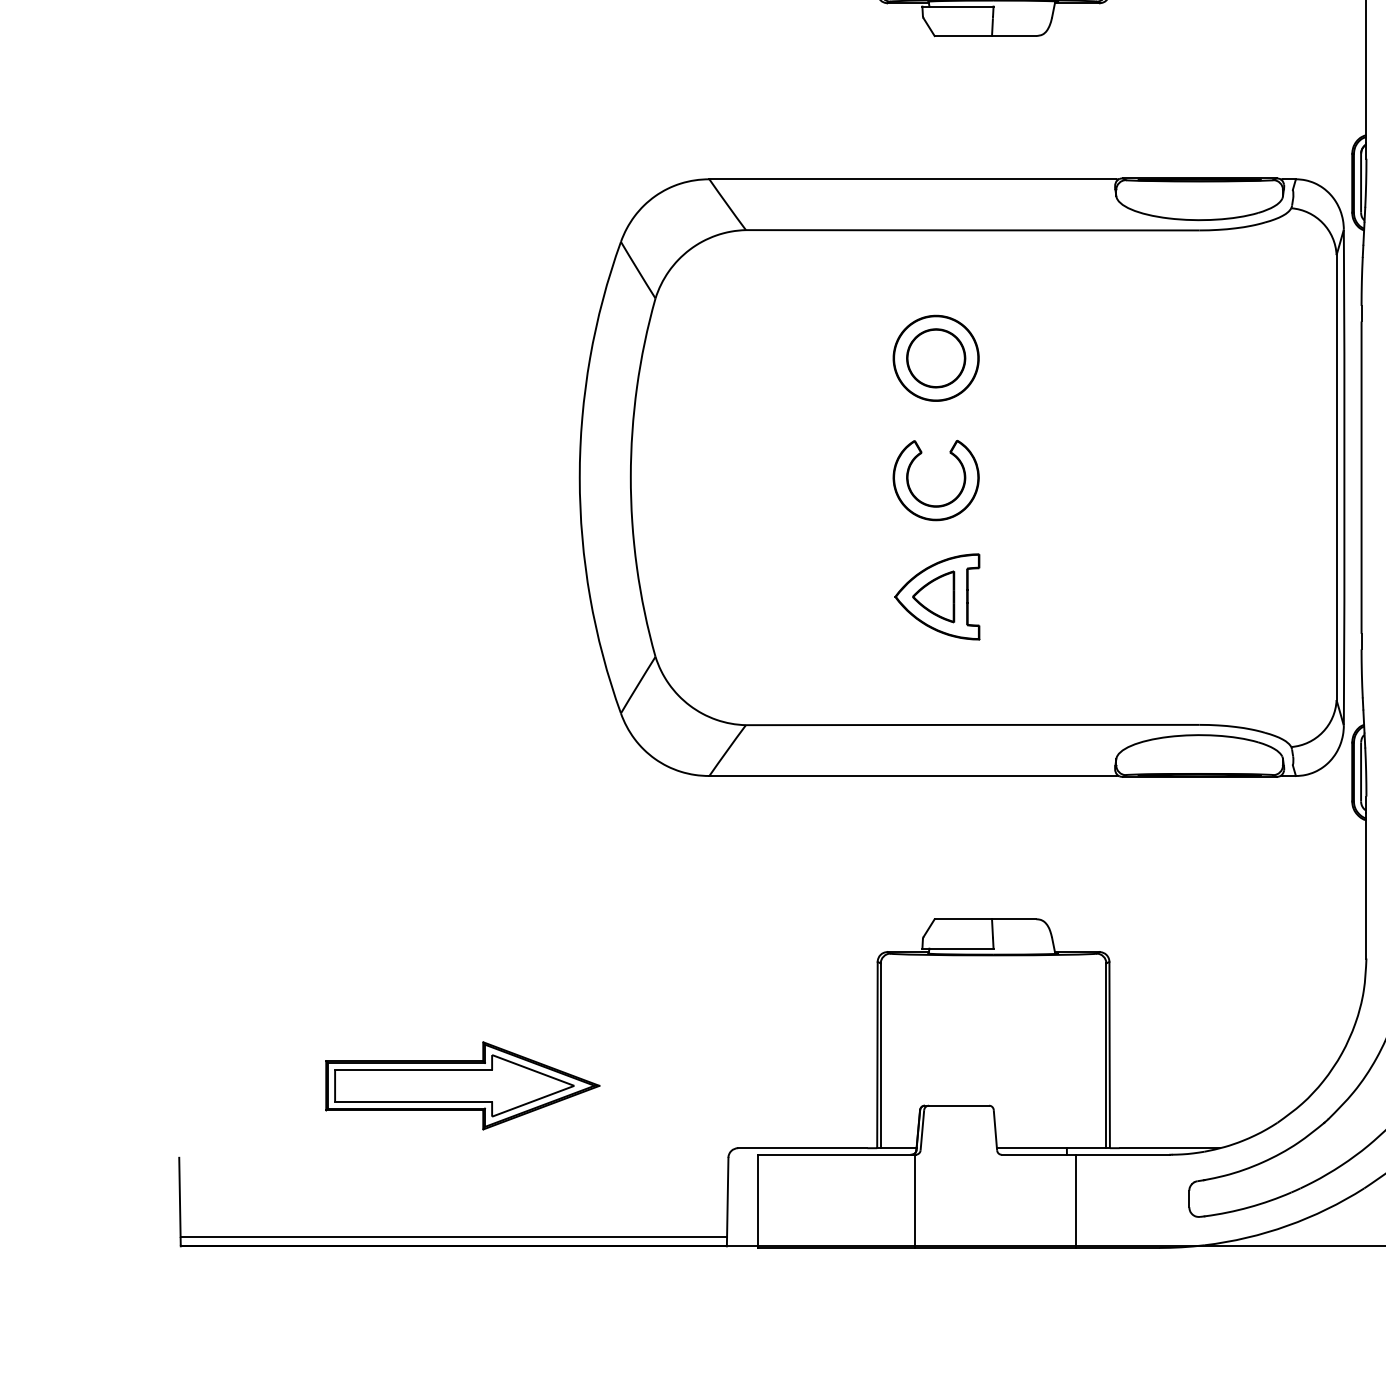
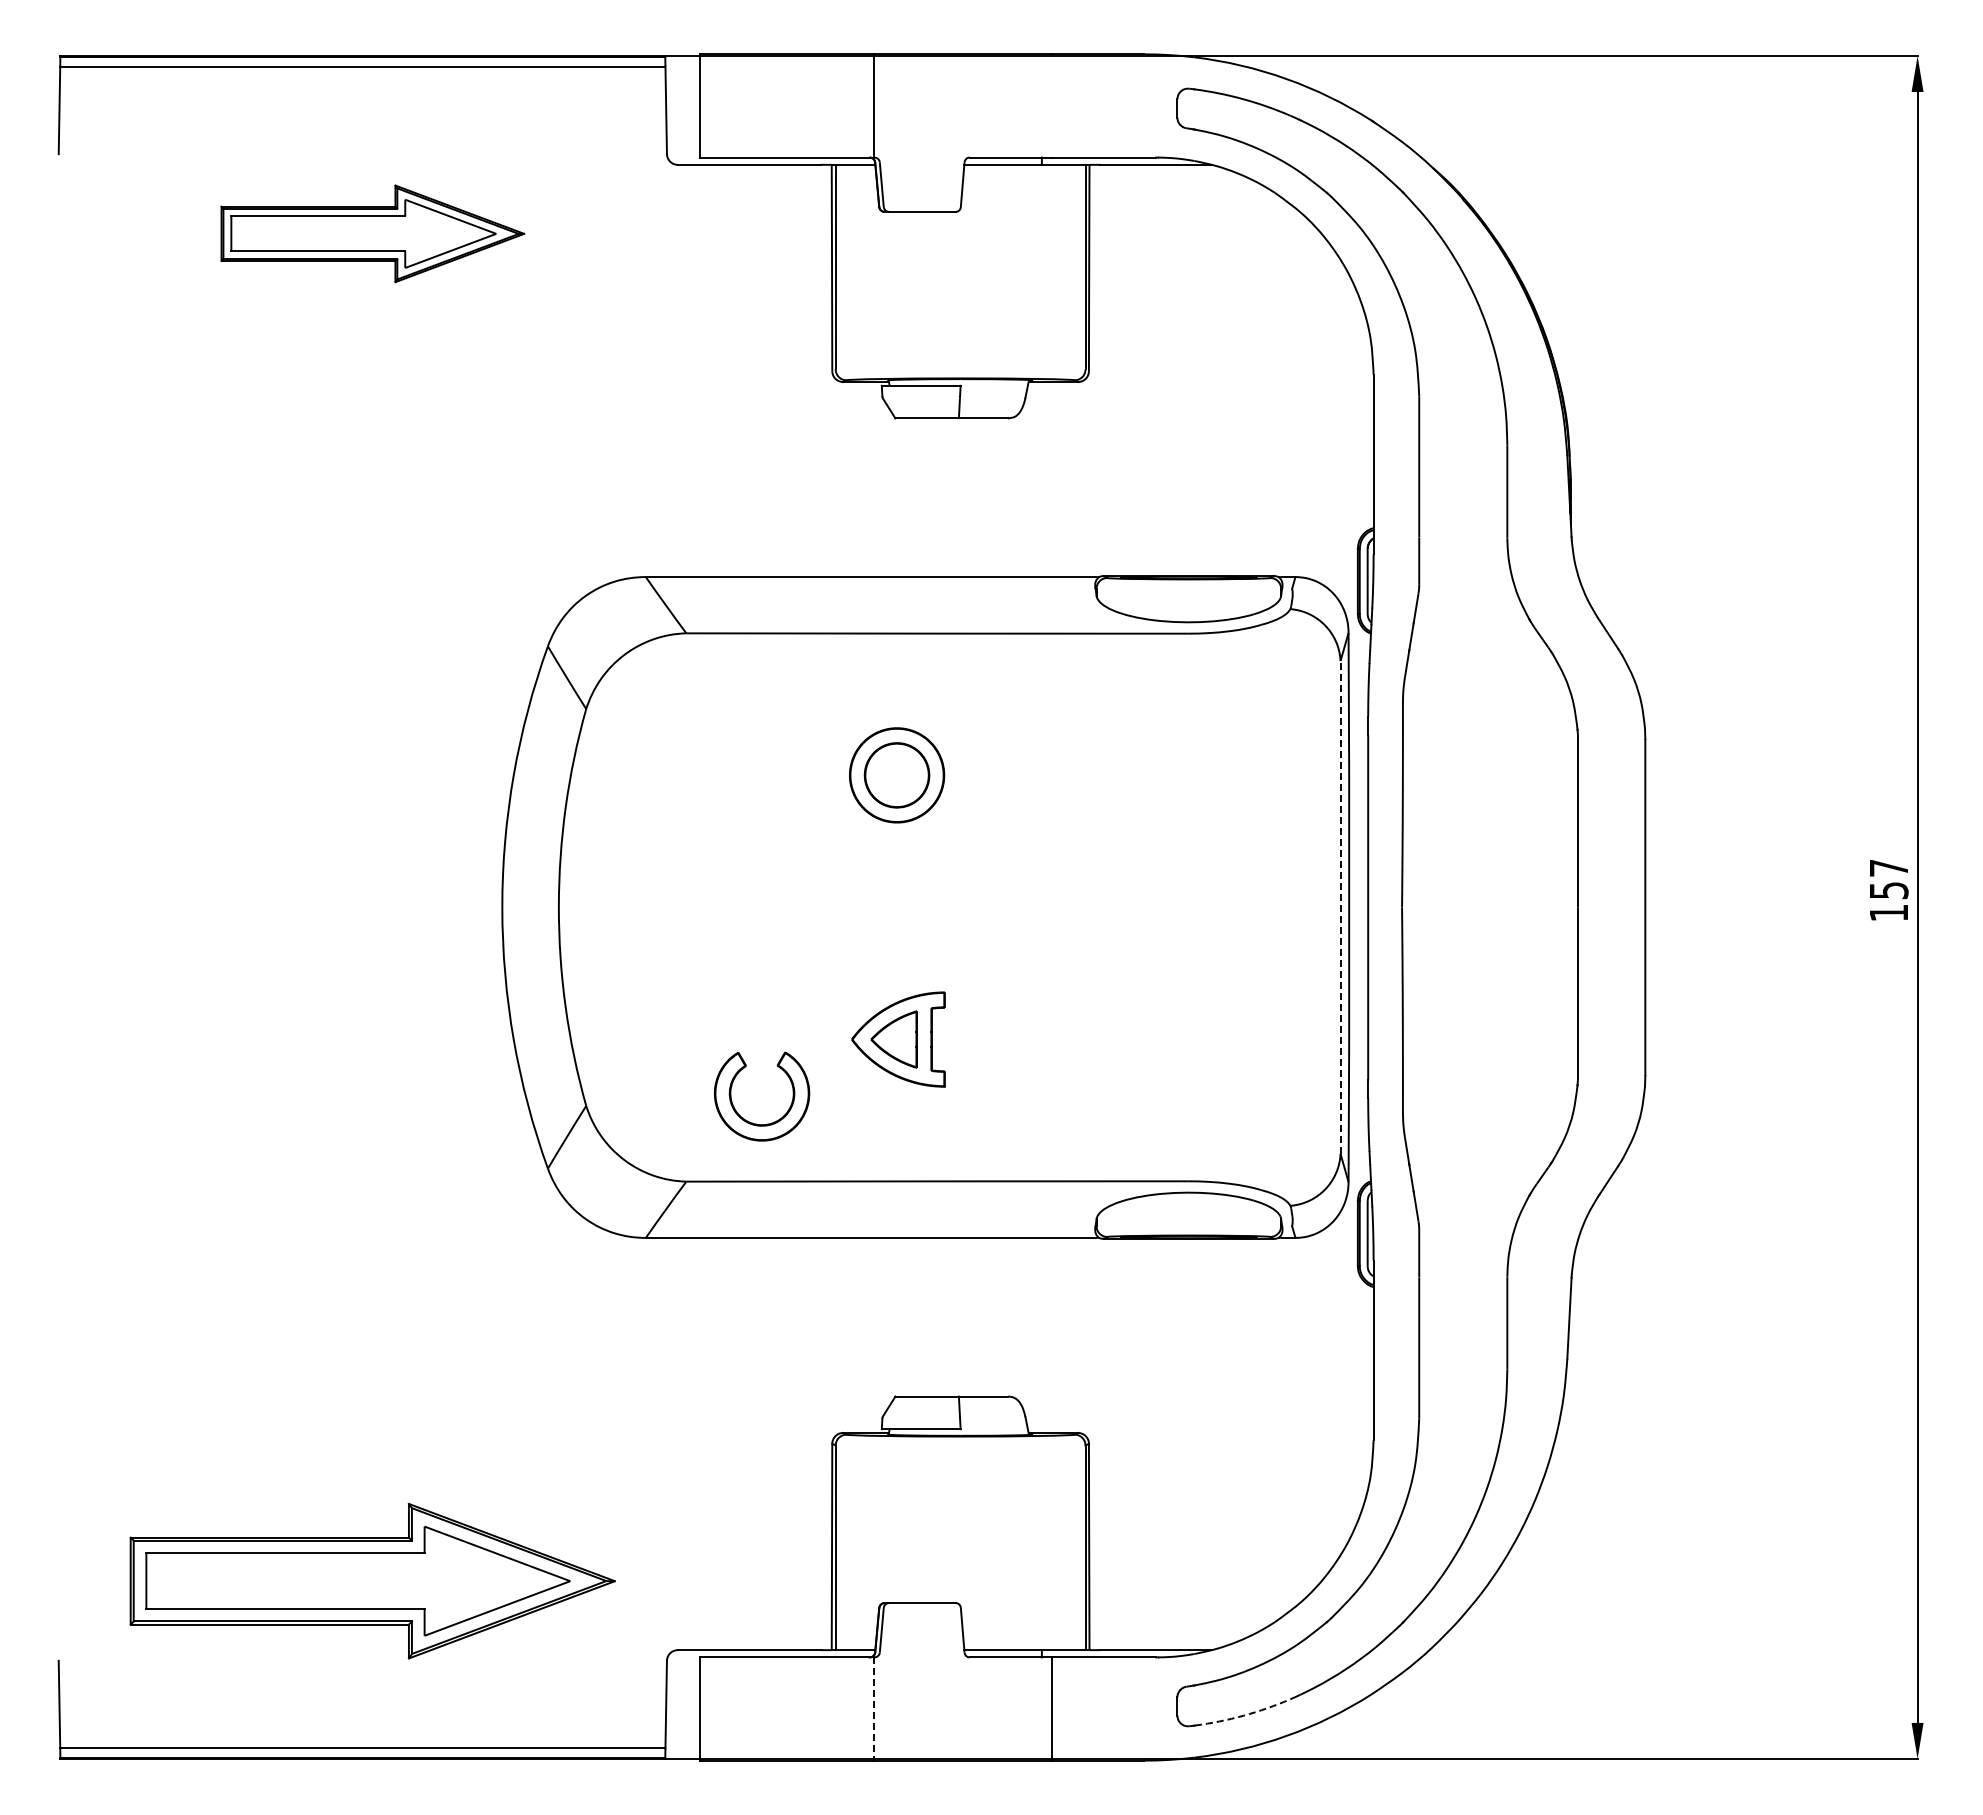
line: (1336, 477) -> (1340, 907), solid -> dashed
part: (941, 504) -> (767, 1123), moved
part: (462, 1085) -> (372, 1580), size x1.6
line: (914, 1201) -> (873, 1709), solid -> dashed
arc: (1248, 1207) -> (1243, 1715), solid -> dashed

